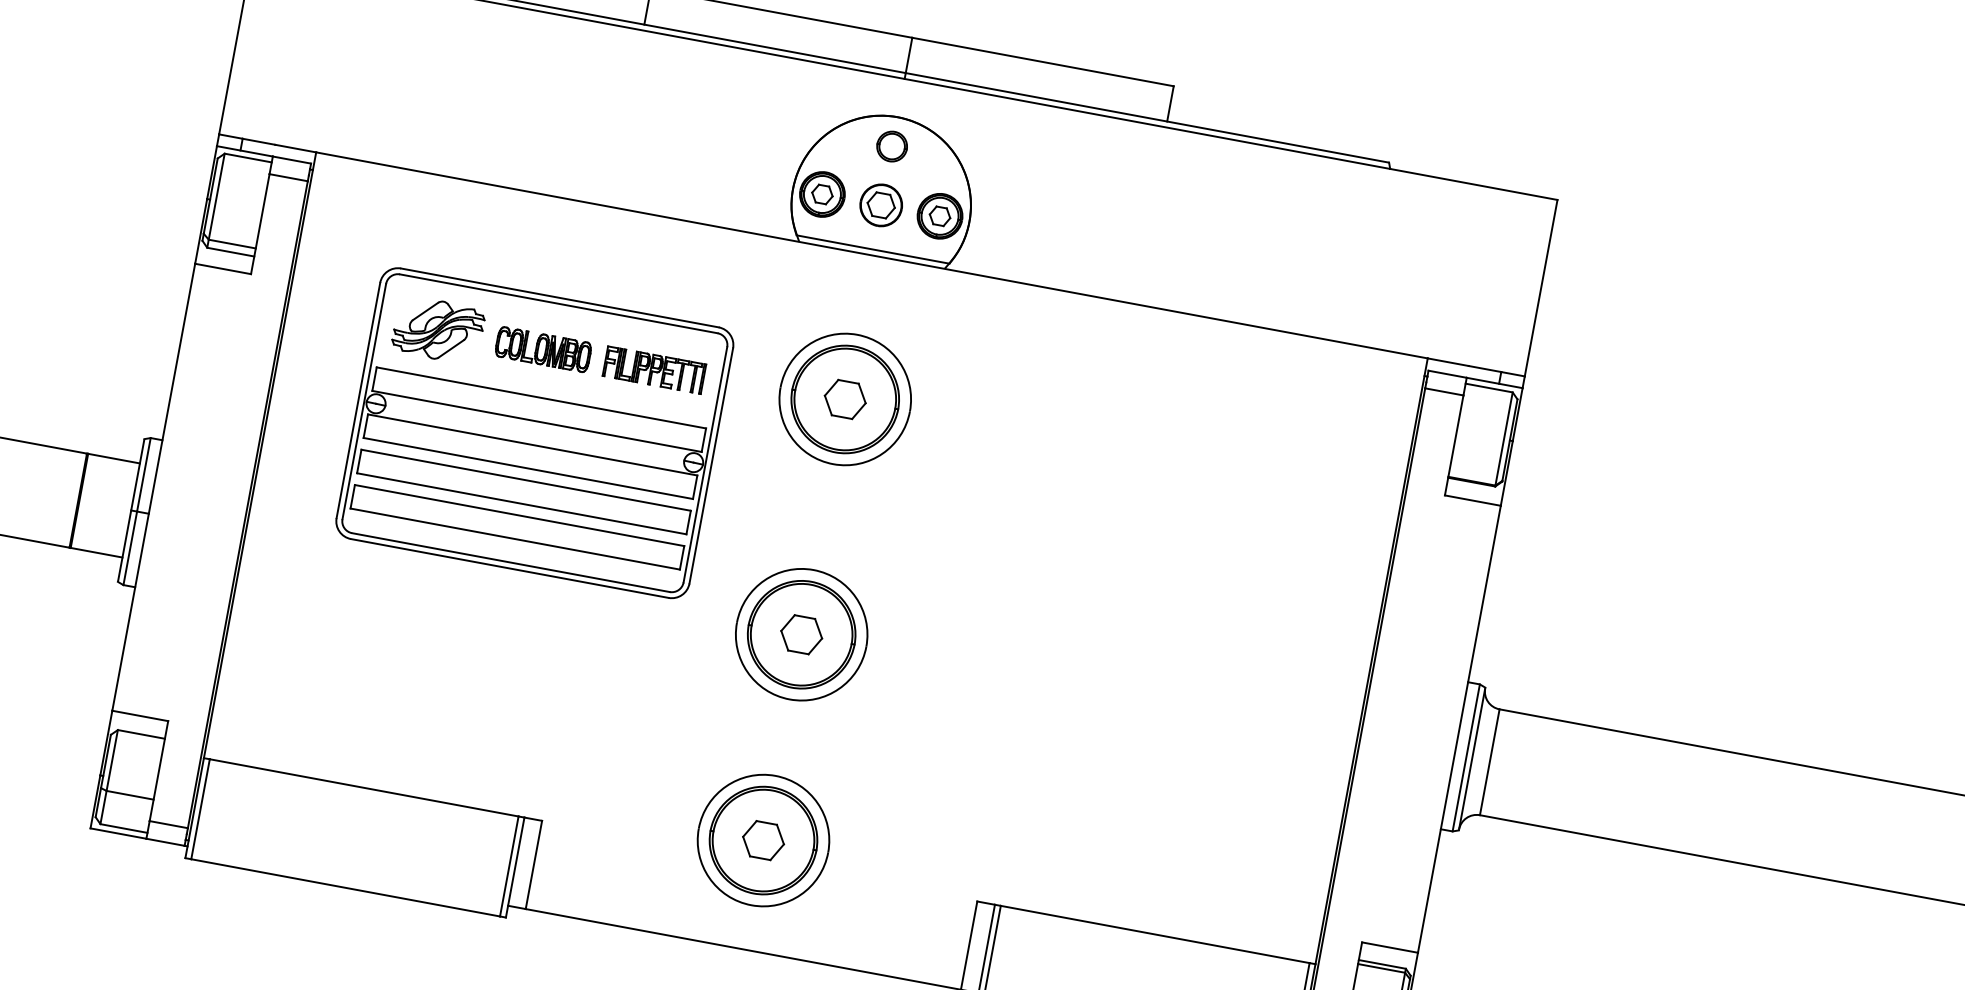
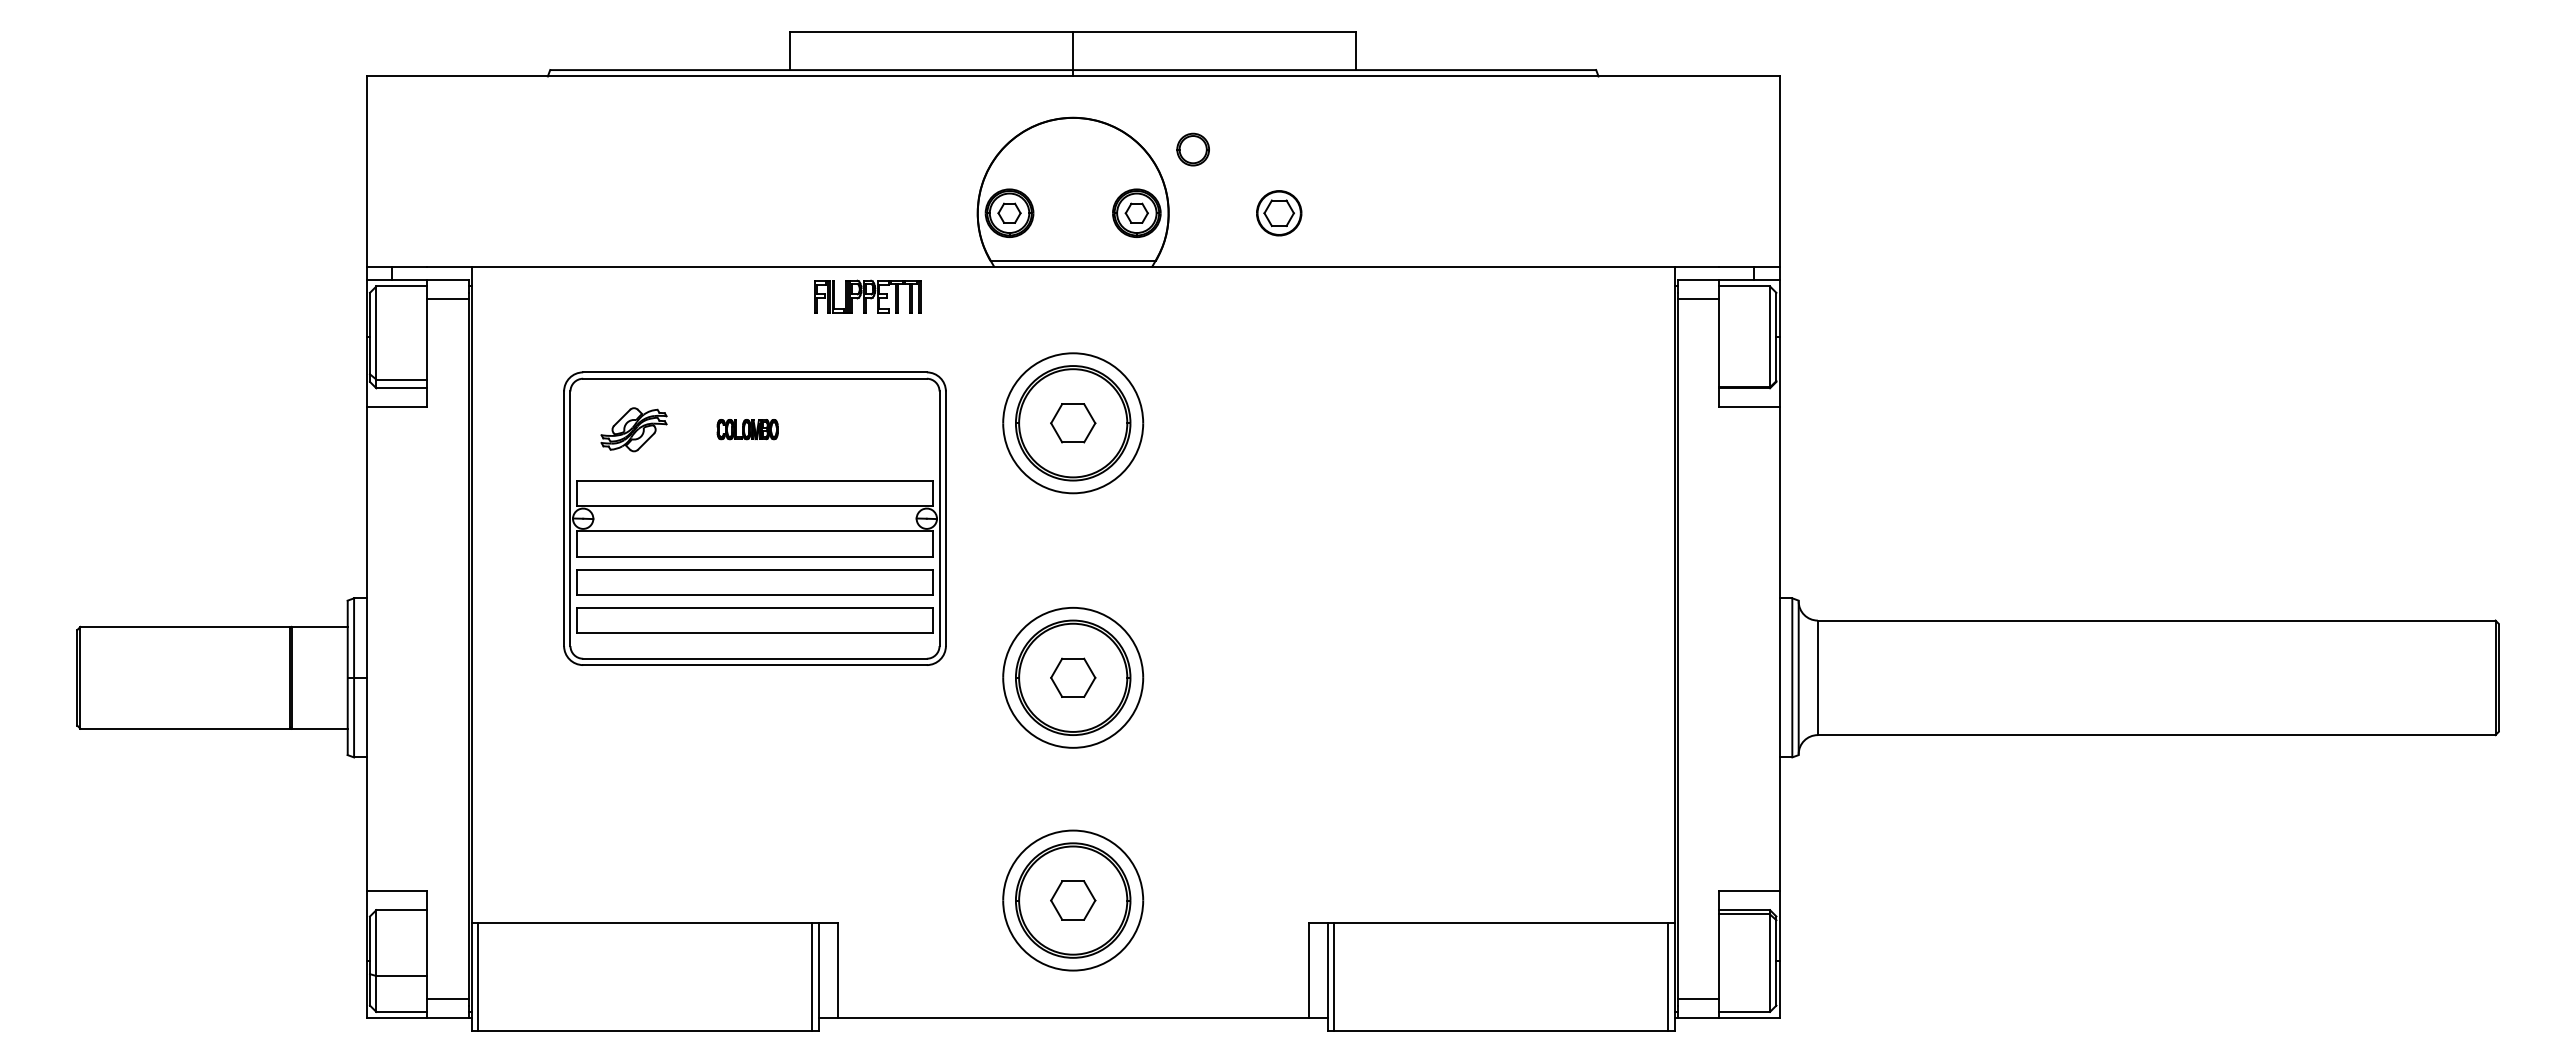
part: (891, 146) -> (1192, 149), moved
part: (881, 205) -> (1279, 213), moved
part: (437, 329) -> (633, 429), size x0.7
part: (543, 349) -> (747, 429), size x0.6
part: (654, 369) -> (867, 296), moved

